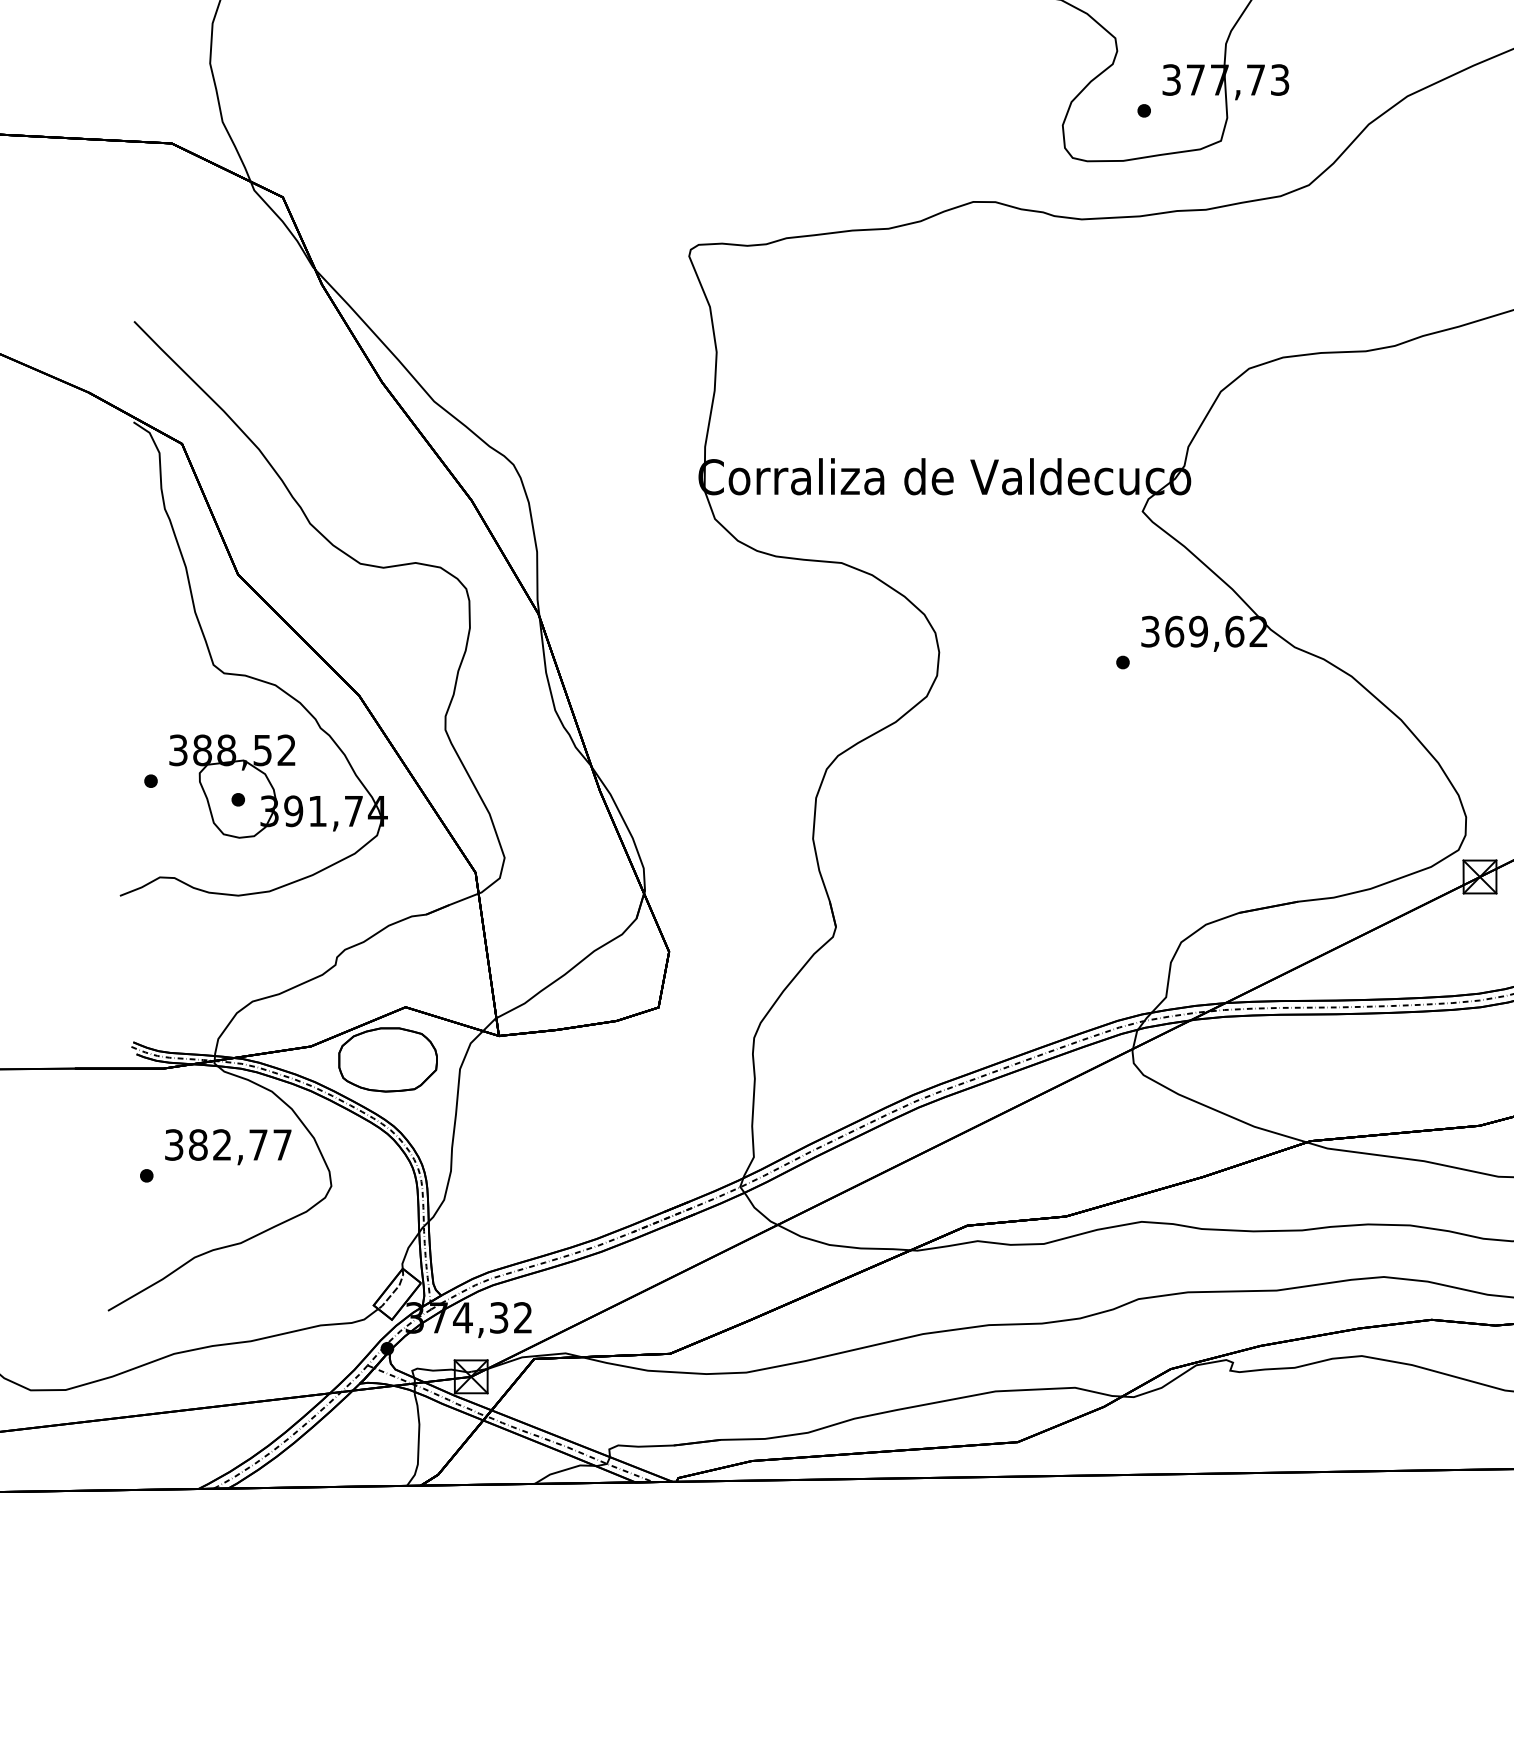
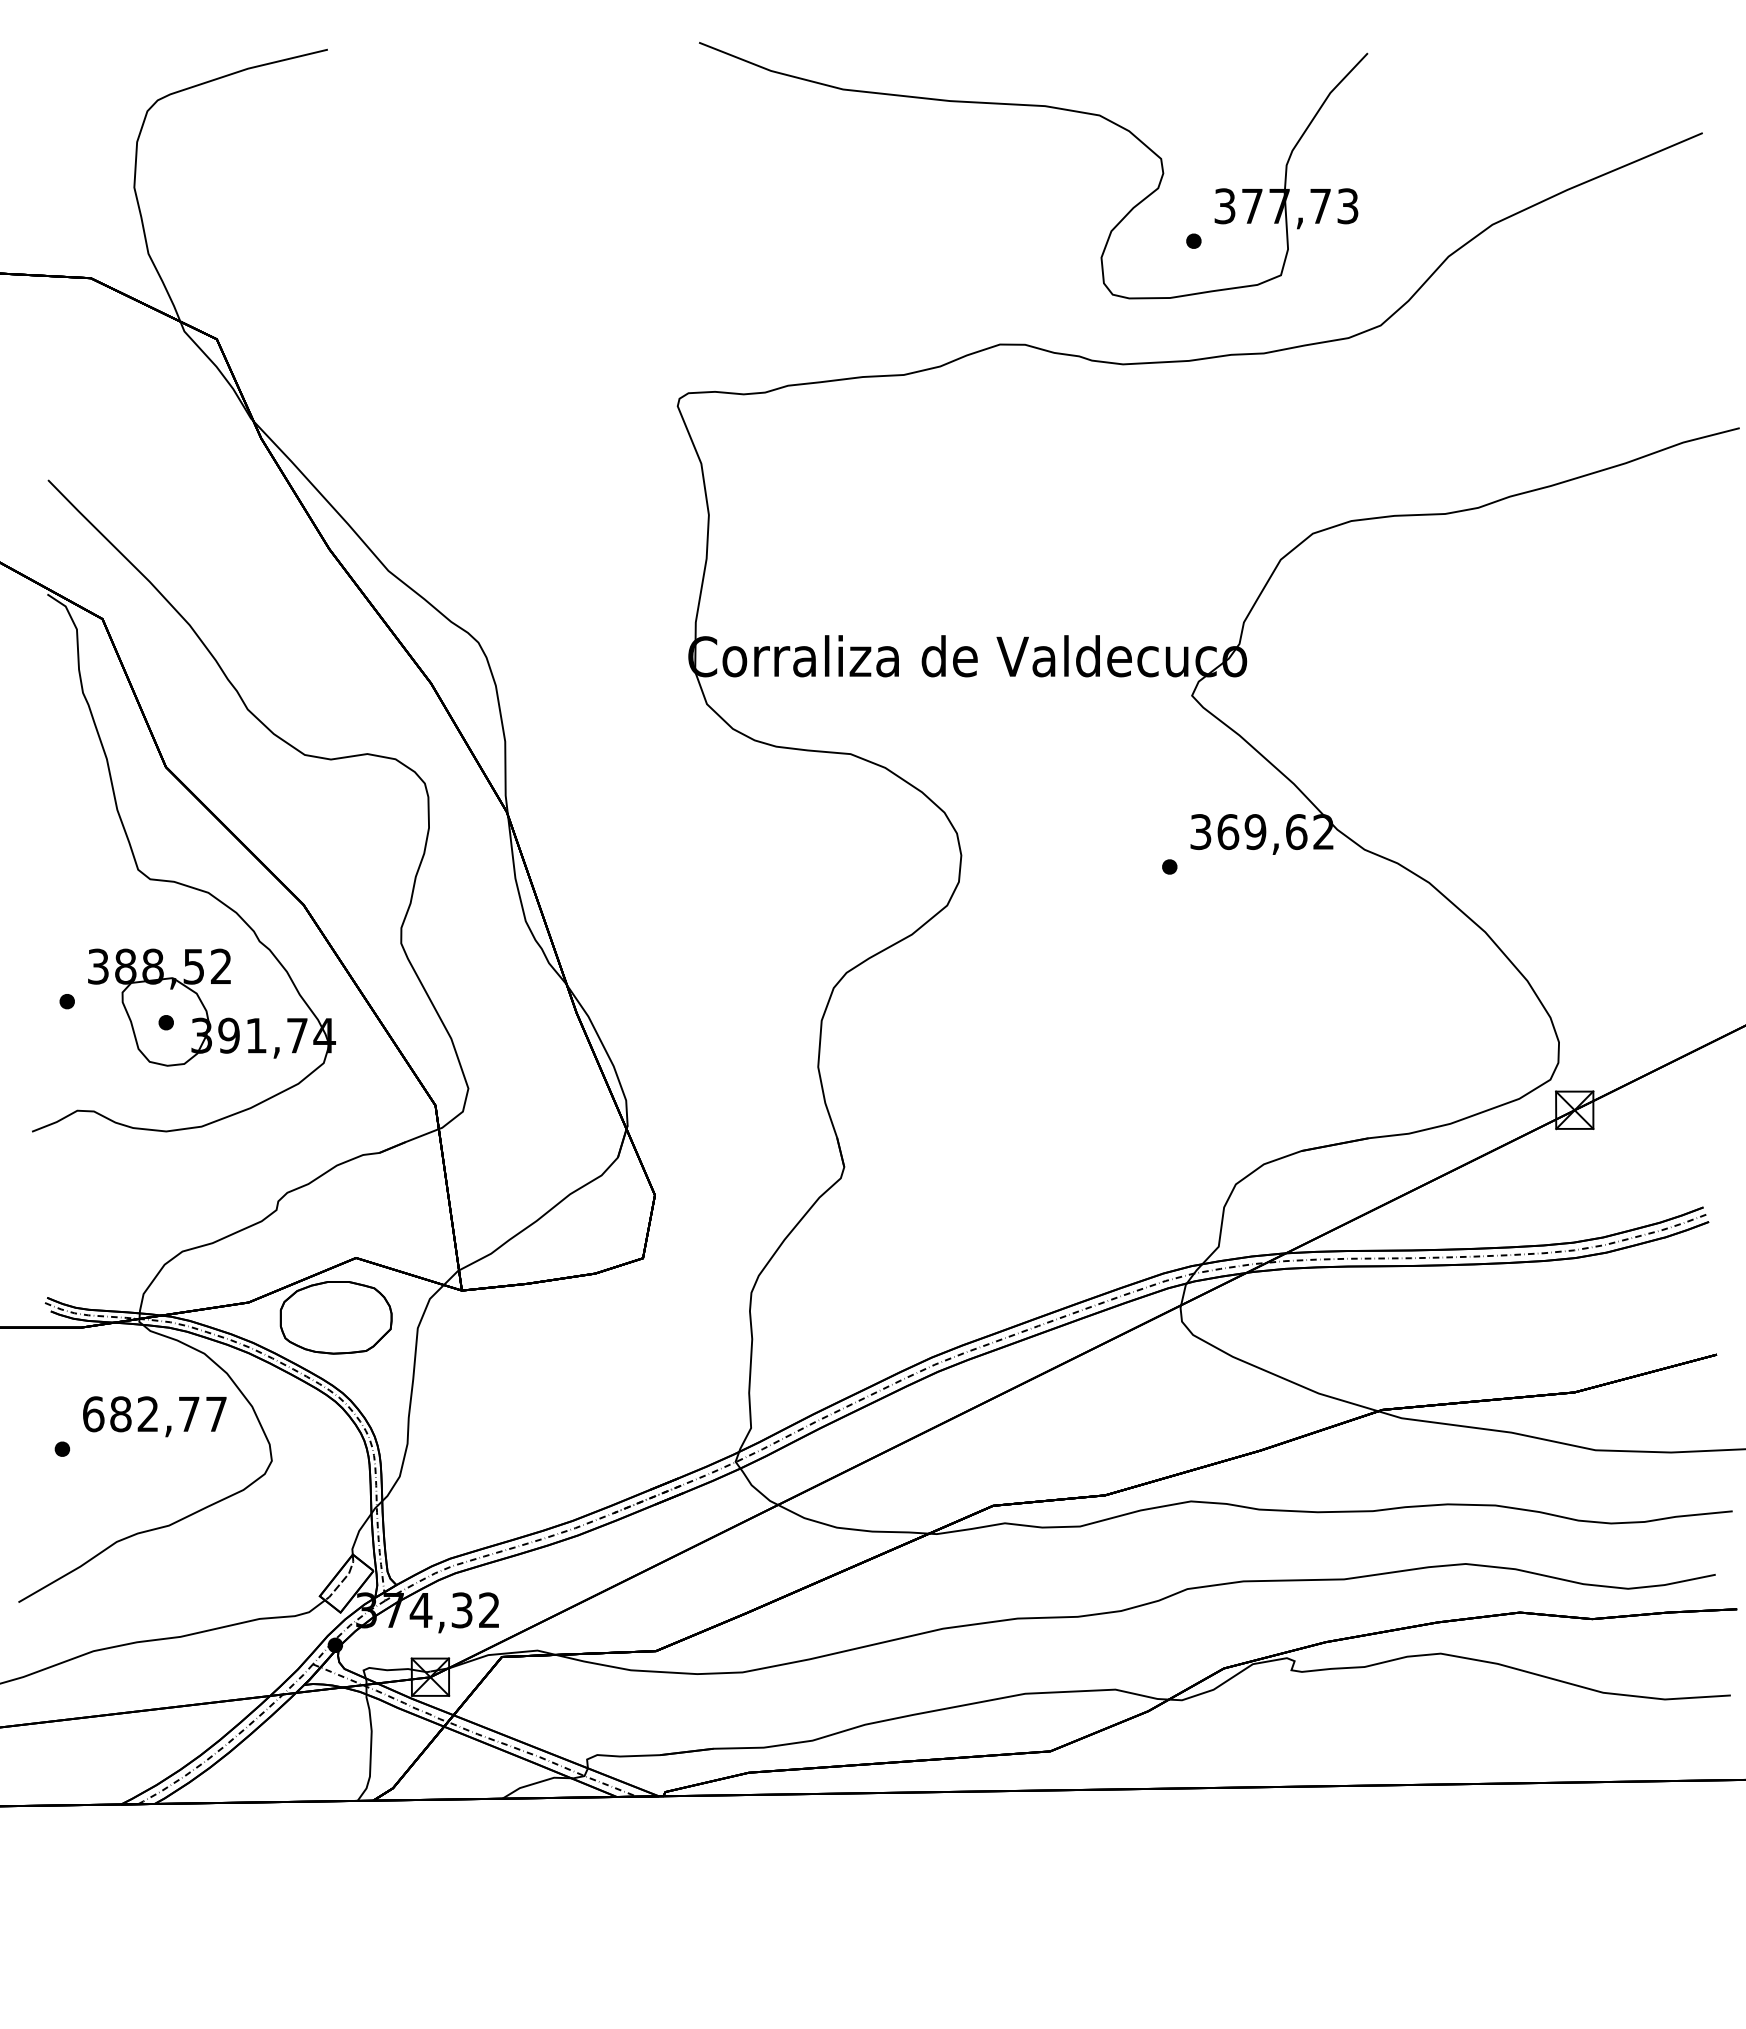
text: (174, 1145) -> (93, 1414), 382,77 -> 682,77

